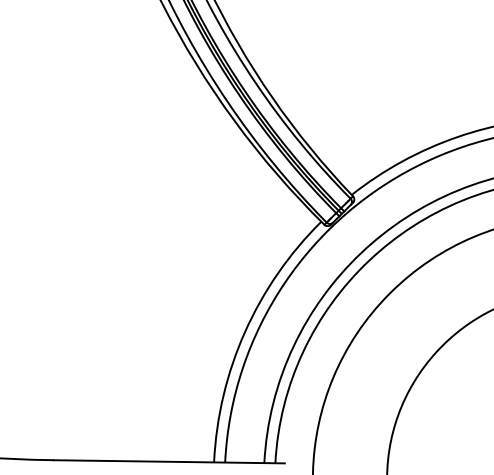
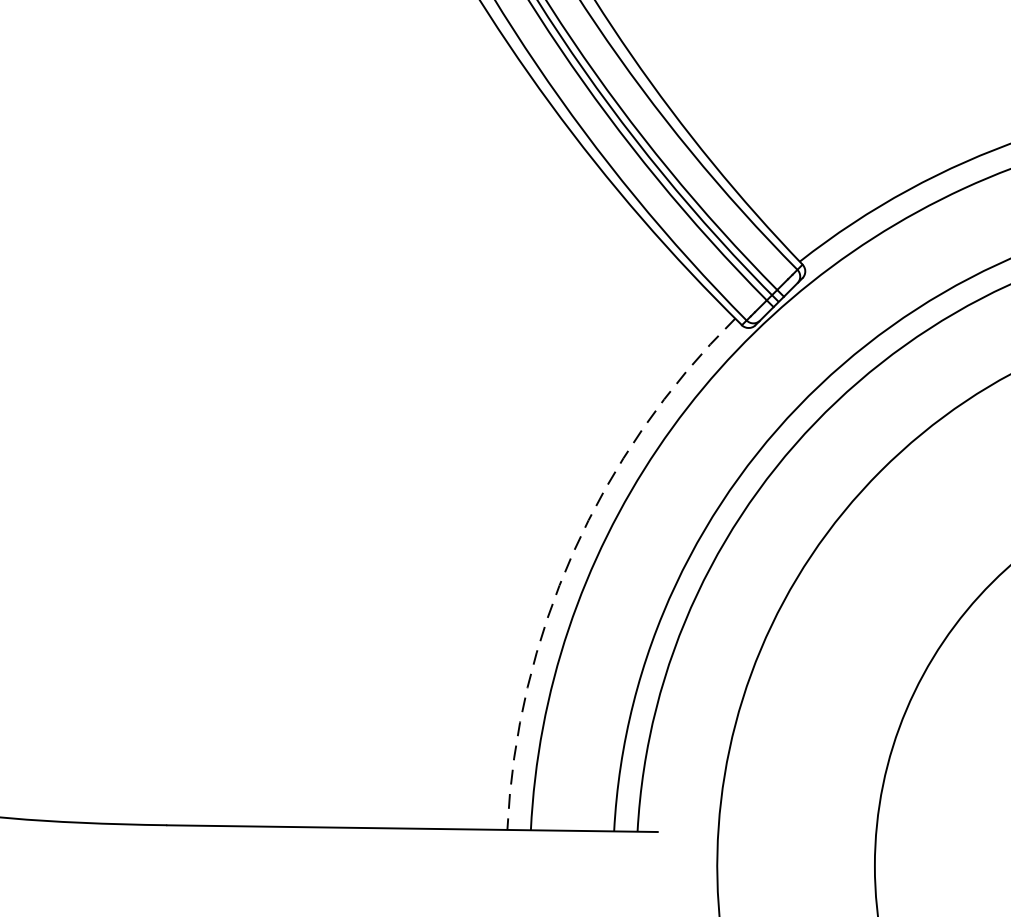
arc: (245, 331) -> (574, 551), solid -> dashed

